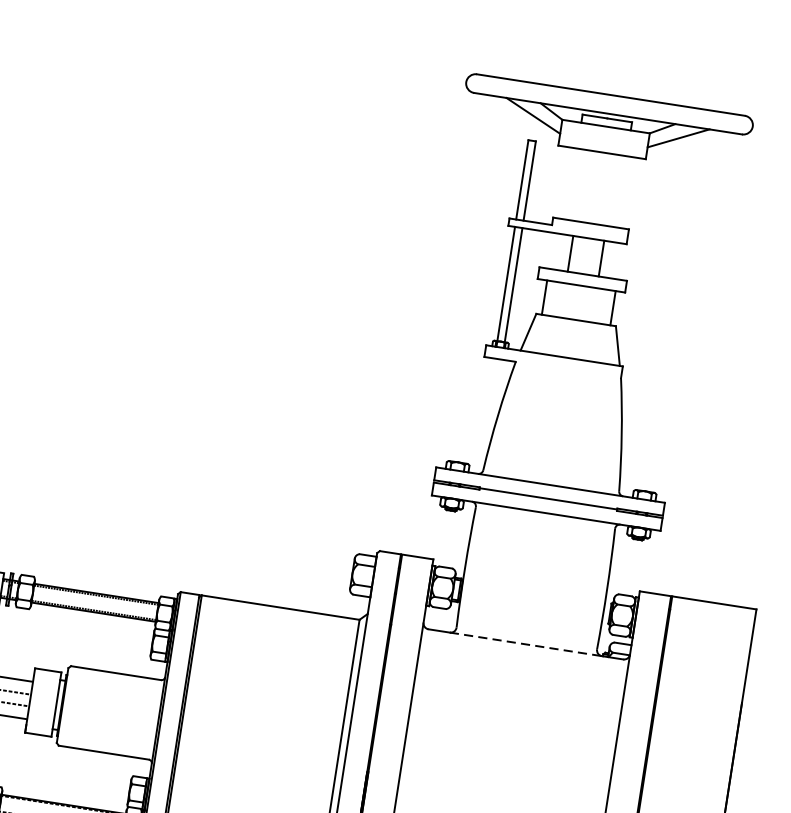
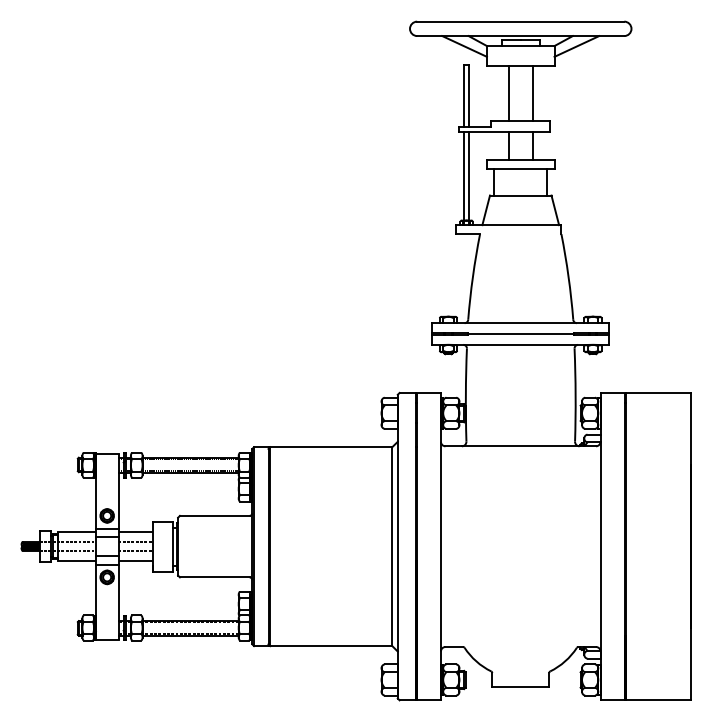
line: (580, 185) -> (508, 93), added
line: (611, 190) -> (532, 93), added
line: (525, 644) -> (520, 446), dashed -> solid

